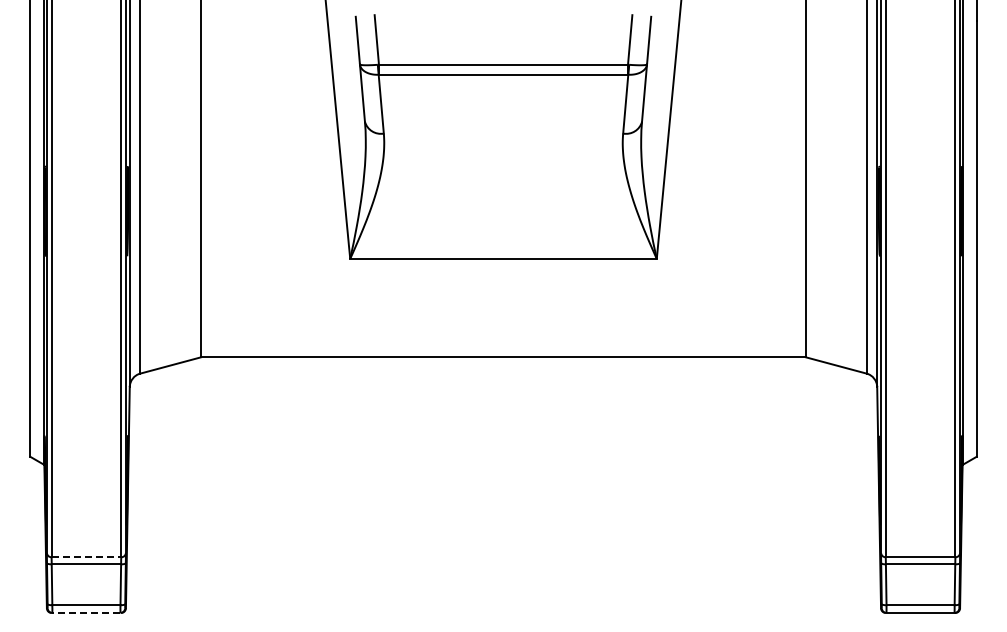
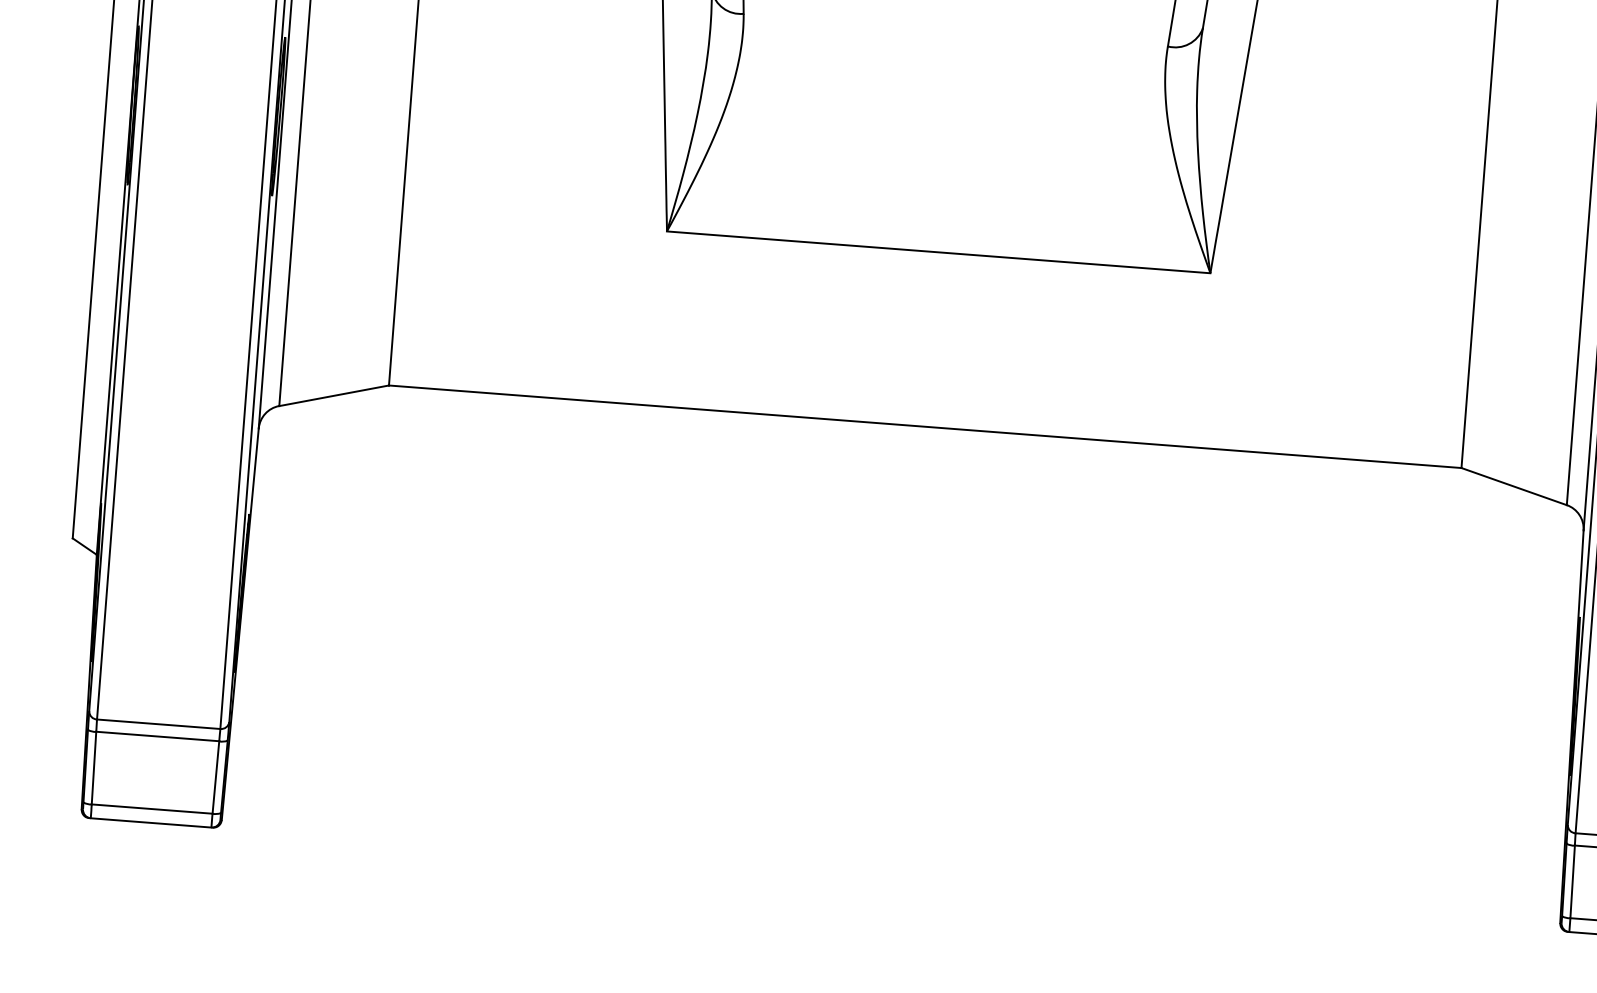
line: (86, 557) -> (158, 724), dashed -> solid
line: (85, 612) -> (149, 822), dashed -> solid

